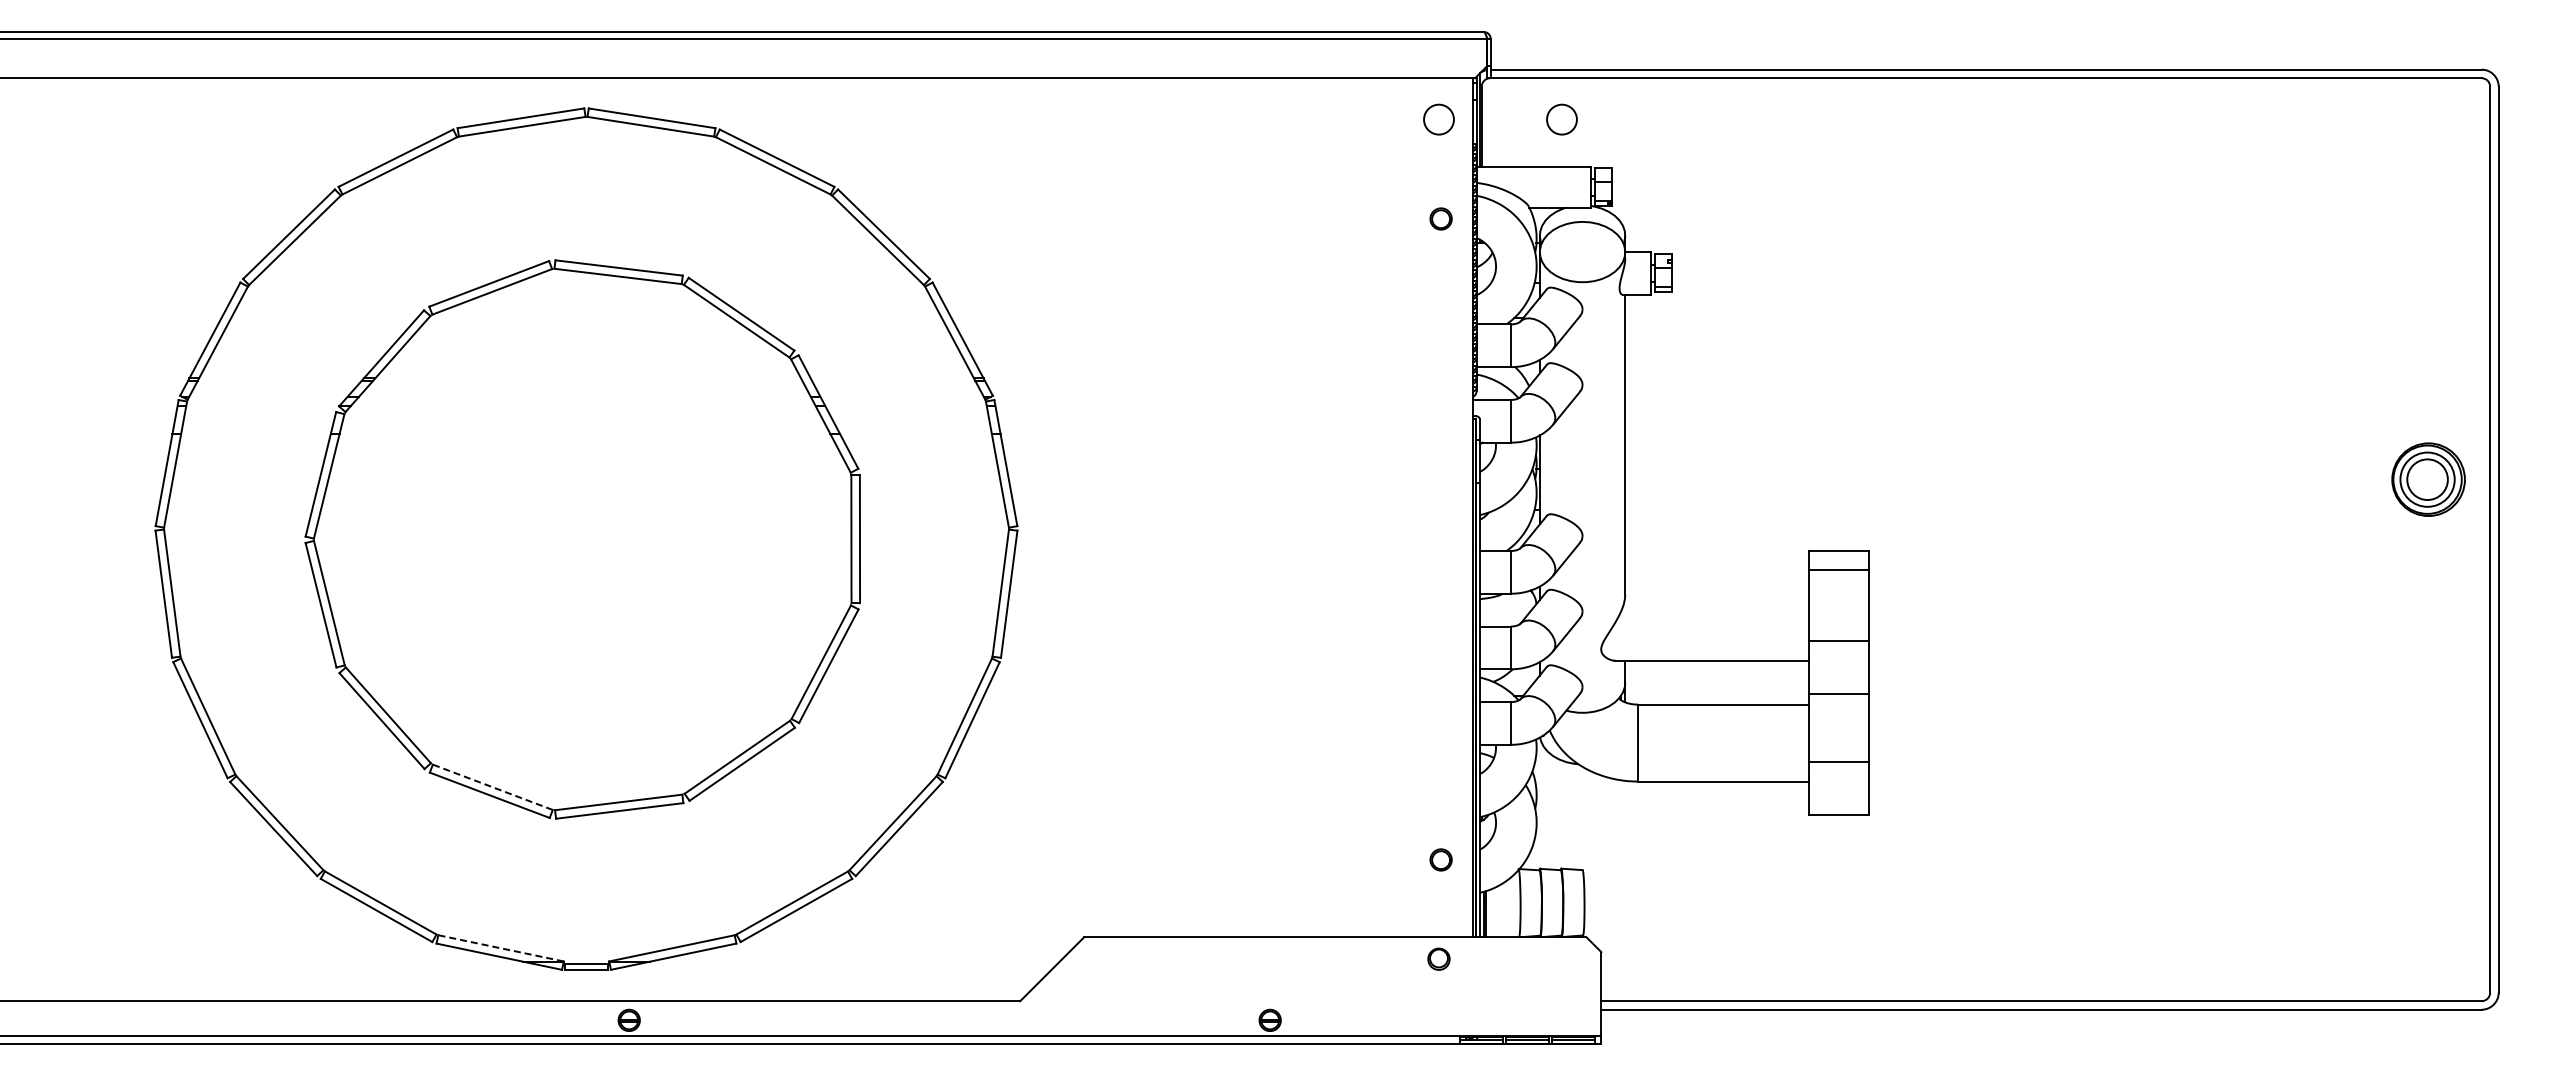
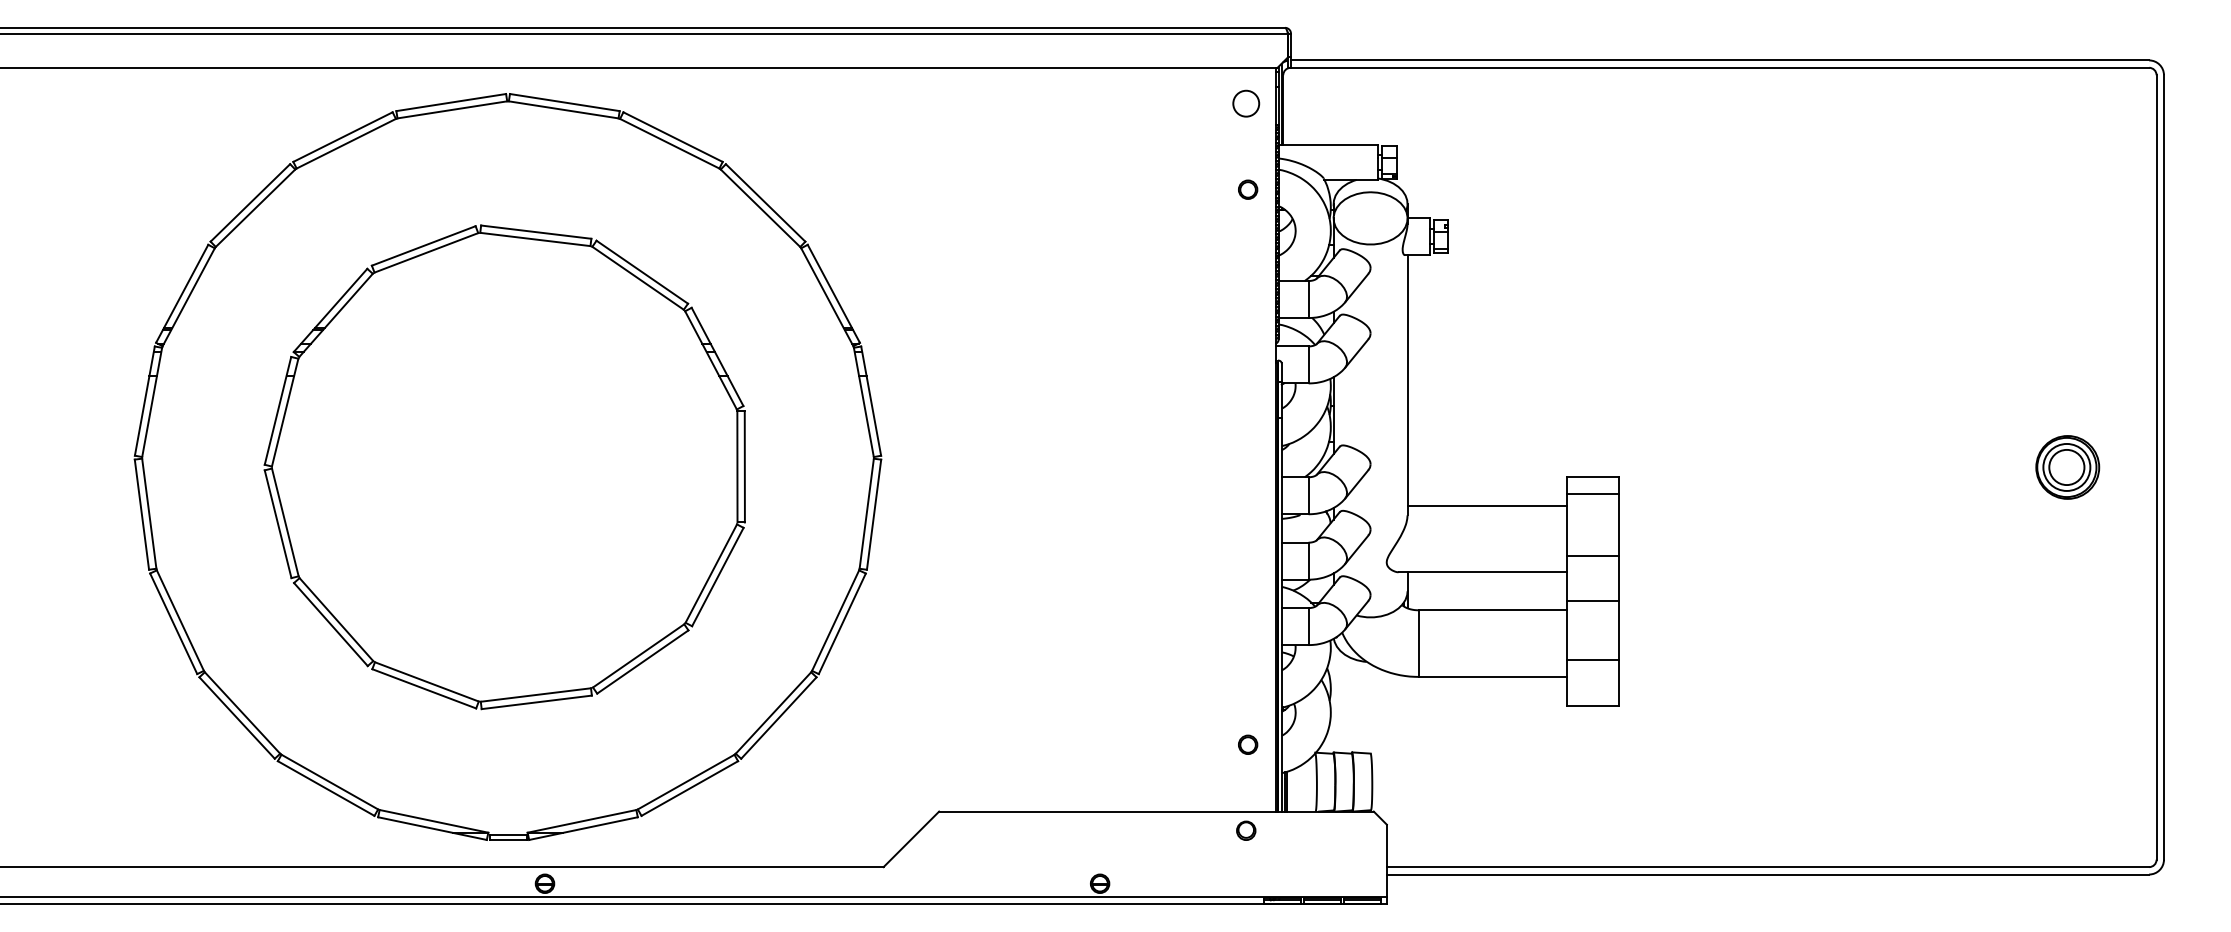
circle: (1561, 119) -> (1352, 103), removed
part: (2428, 479) -> (2067, 467), moved
line: (1717, 583) -> (1487, 505), added
line: (492, 787) -> (426, 682), dashed -> solid
line: (500, 948) -> (433, 821), dashed -> solid

